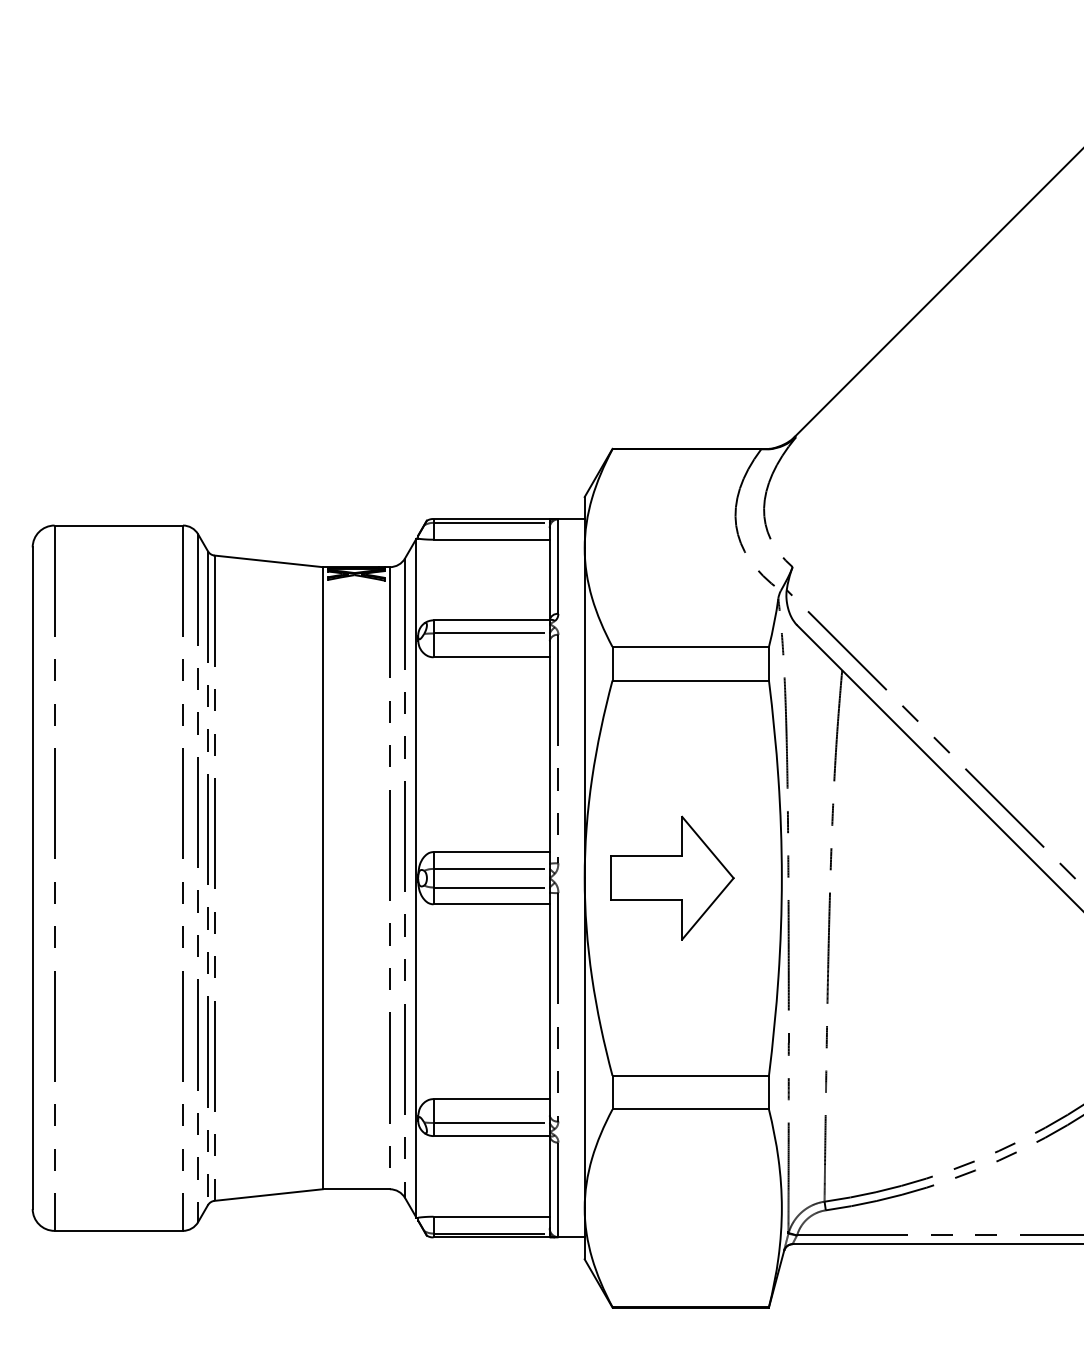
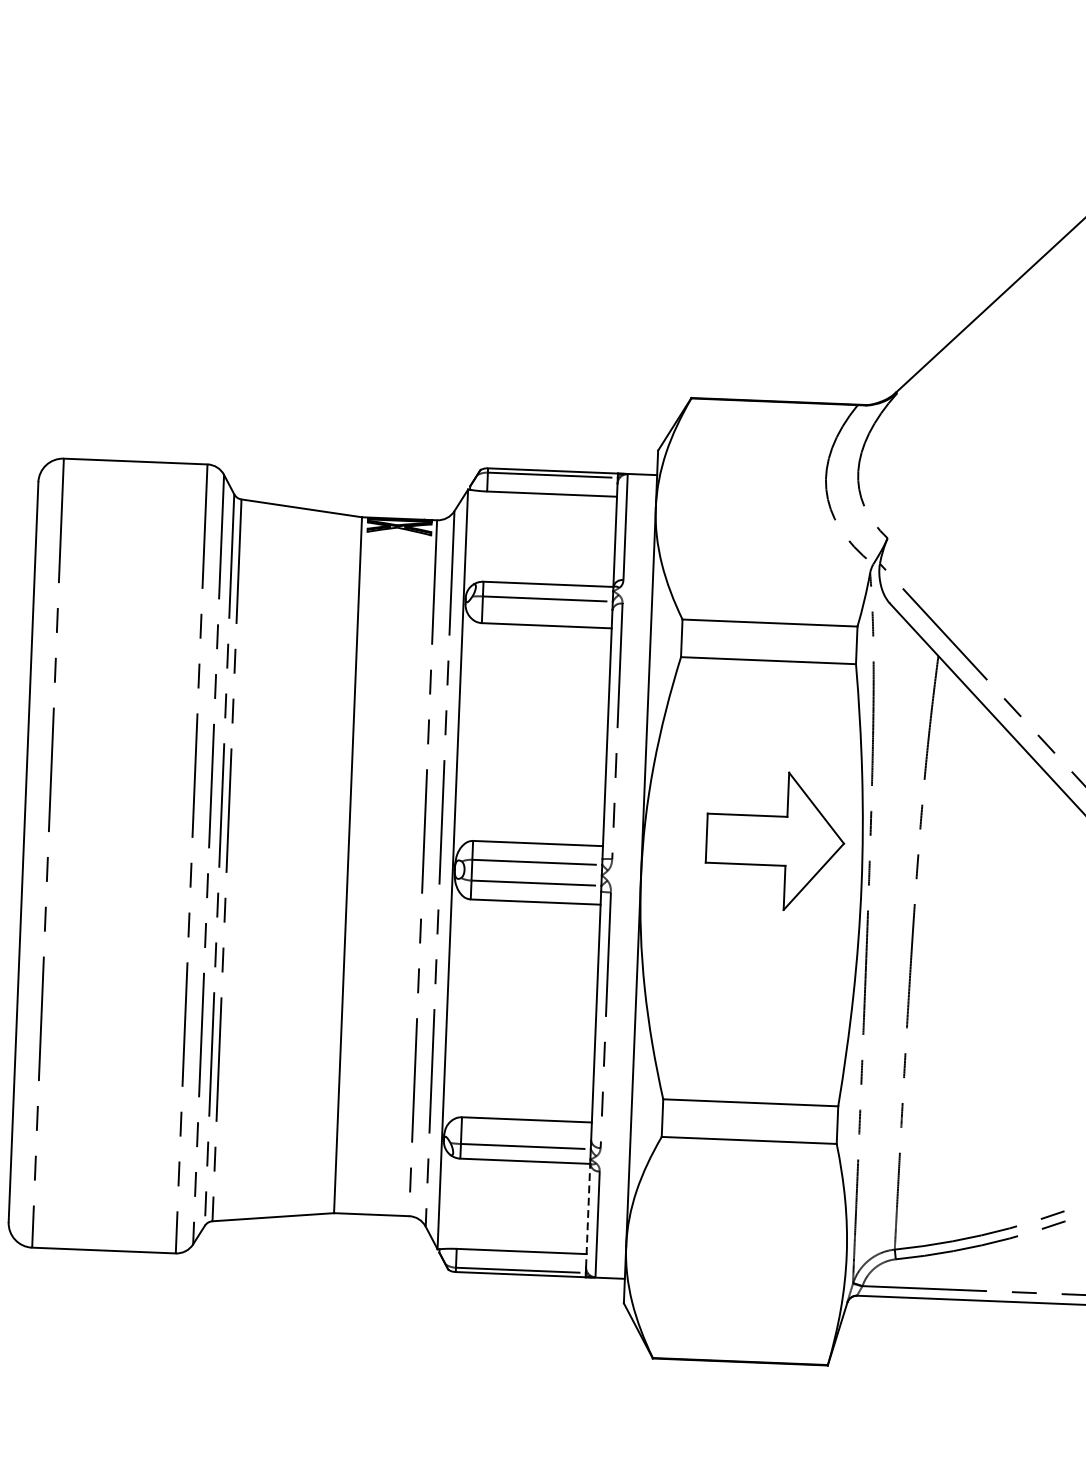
part: (672, 877) -> (775, 840), moved
line: (549, 1181) -> (588, 1214), solid -> dashed

